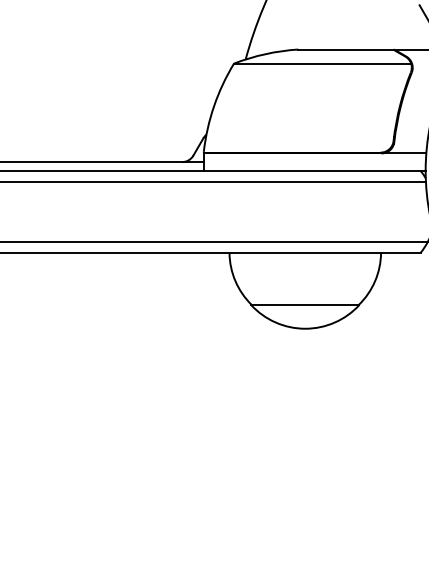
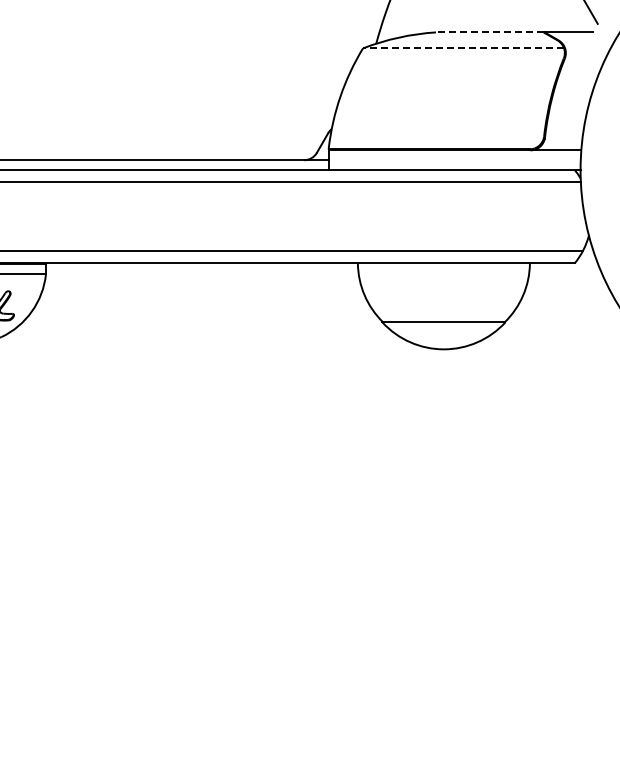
line: (345, 49) -> (489, 32), solid -> dashed
line: (322, 63) -> (463, 48), solid -> dashed

